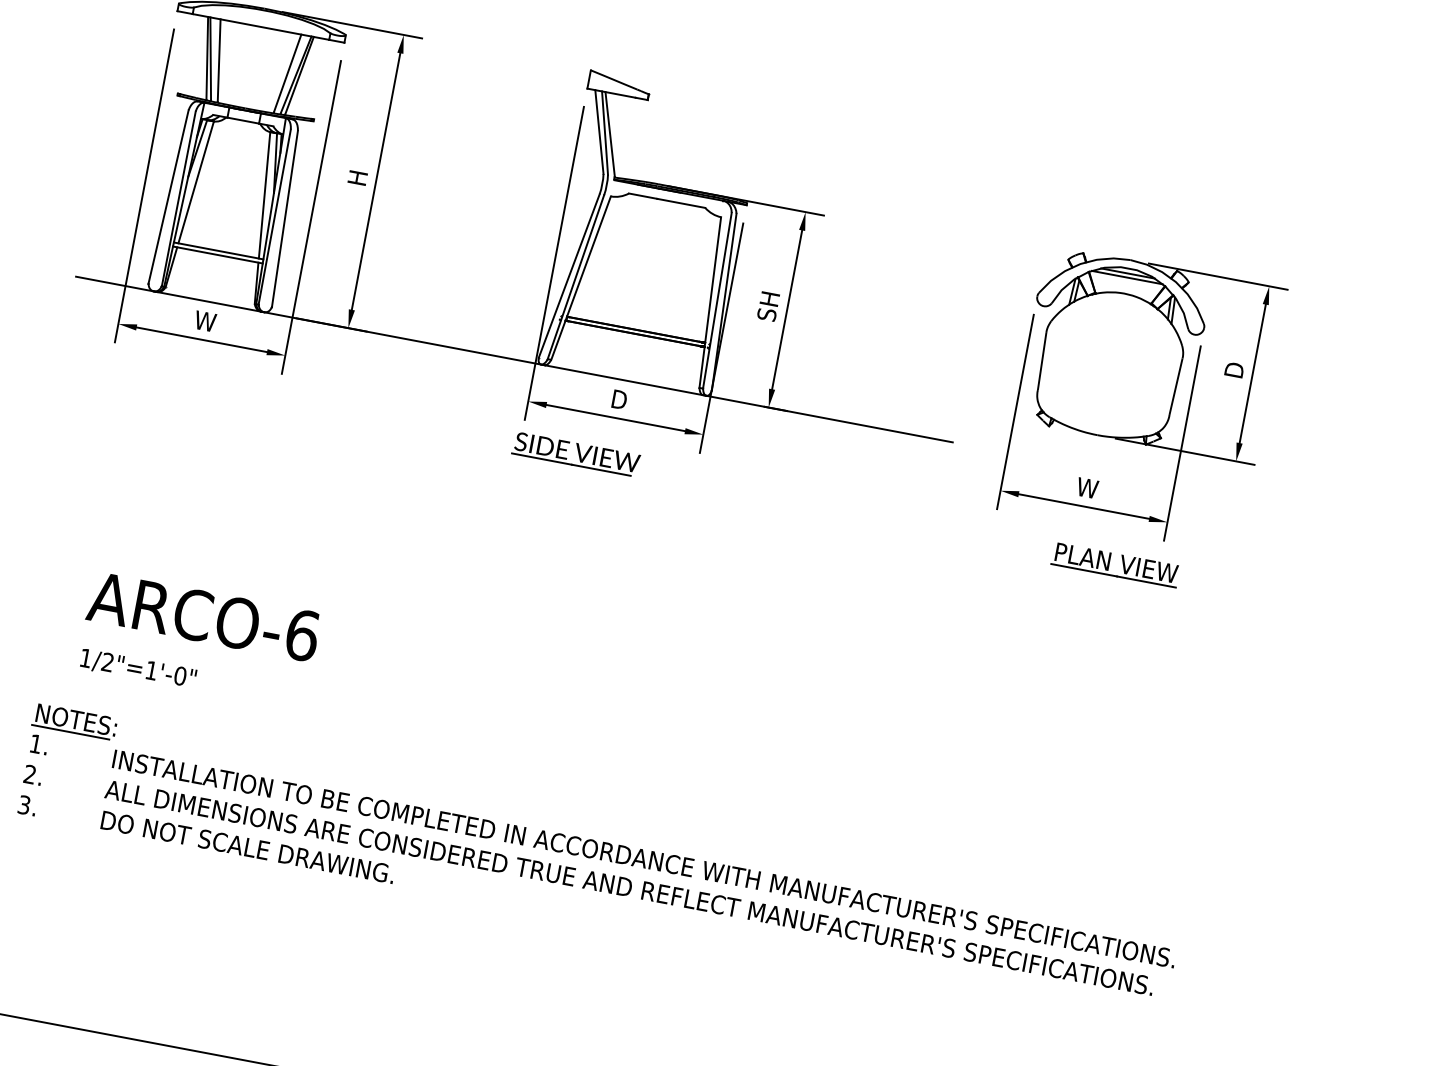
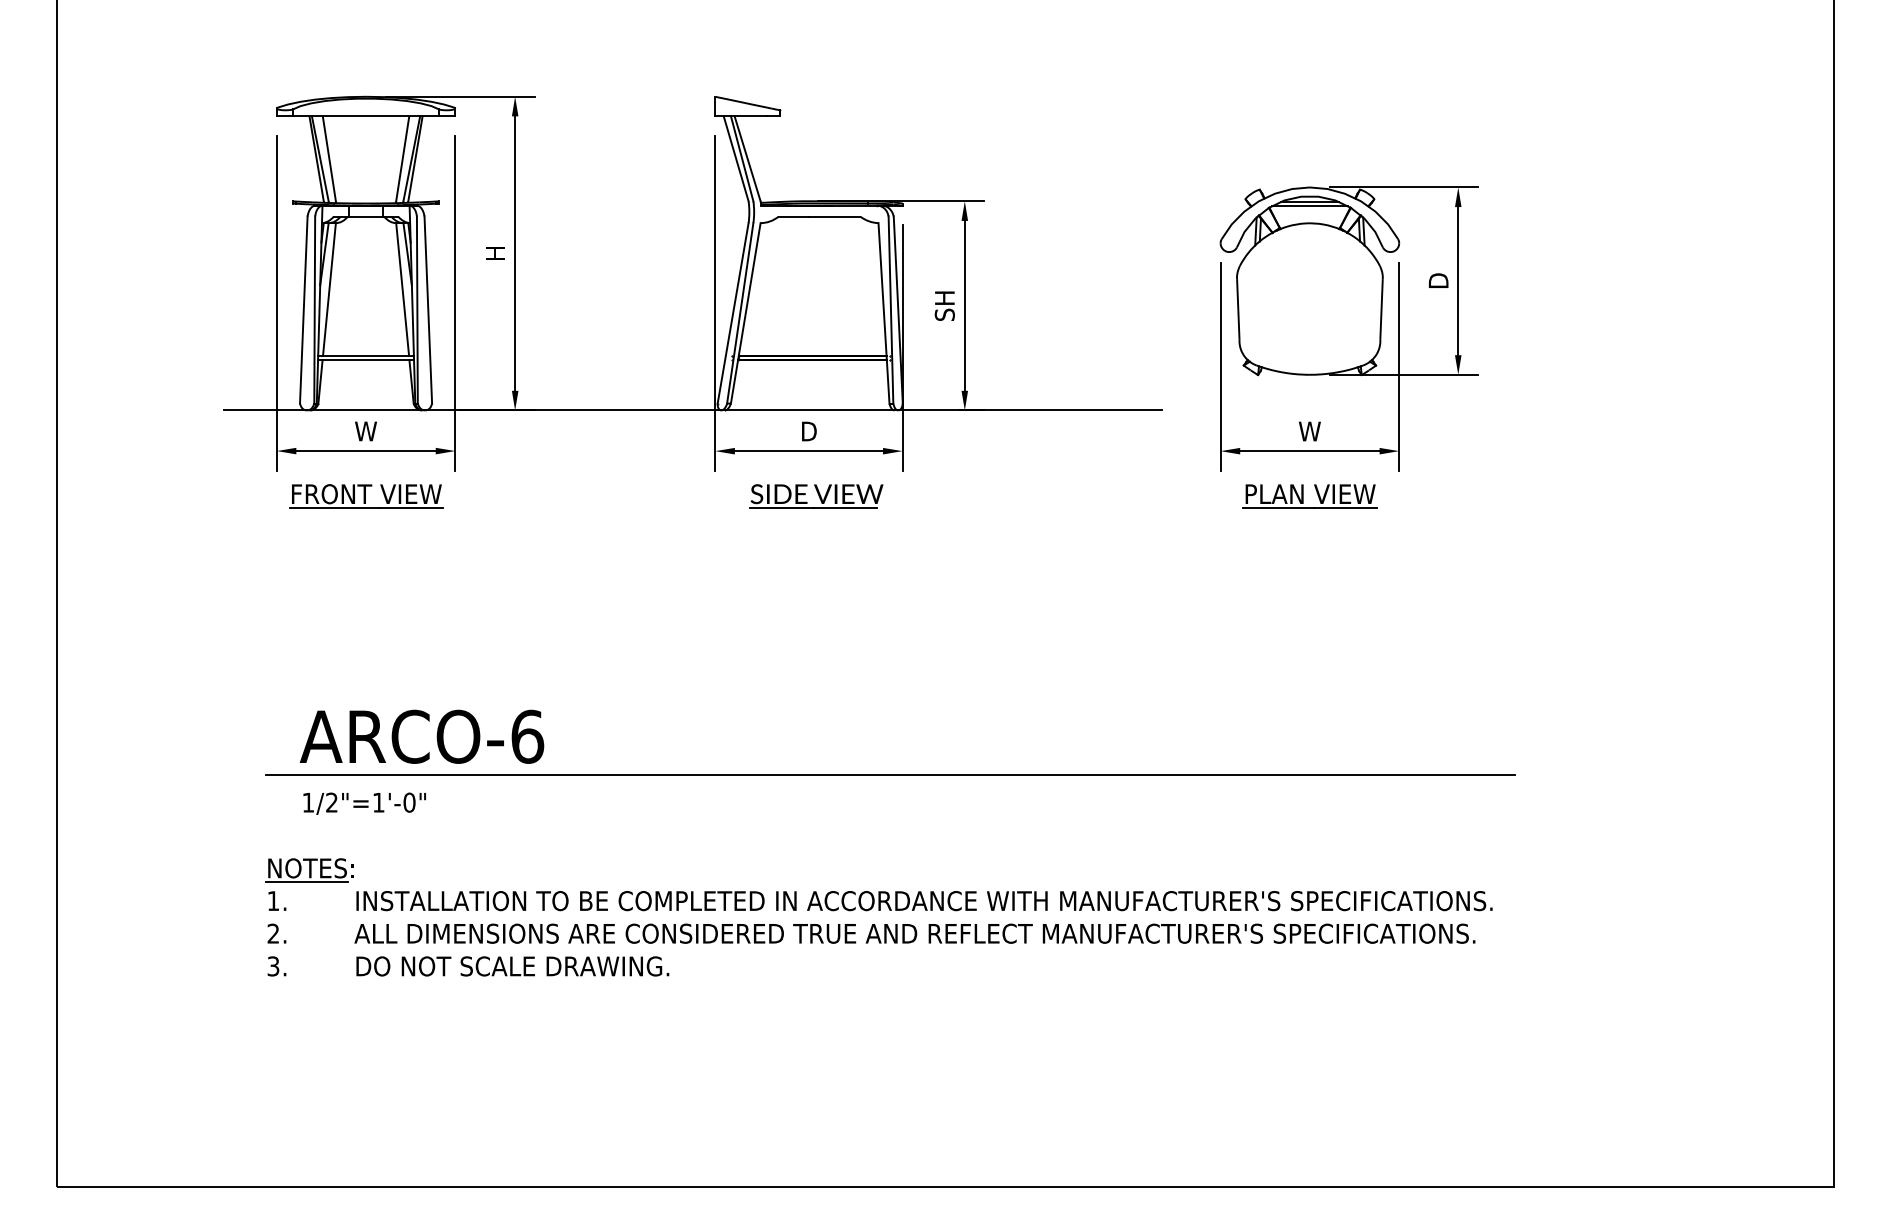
part: (194, 382) -> (366, 496), added
part: (576, 454) -> (816, 496), moved
part: (1115, 565) -> (1309, 496), moved
line: (634, 734) -> (890, 774), added

